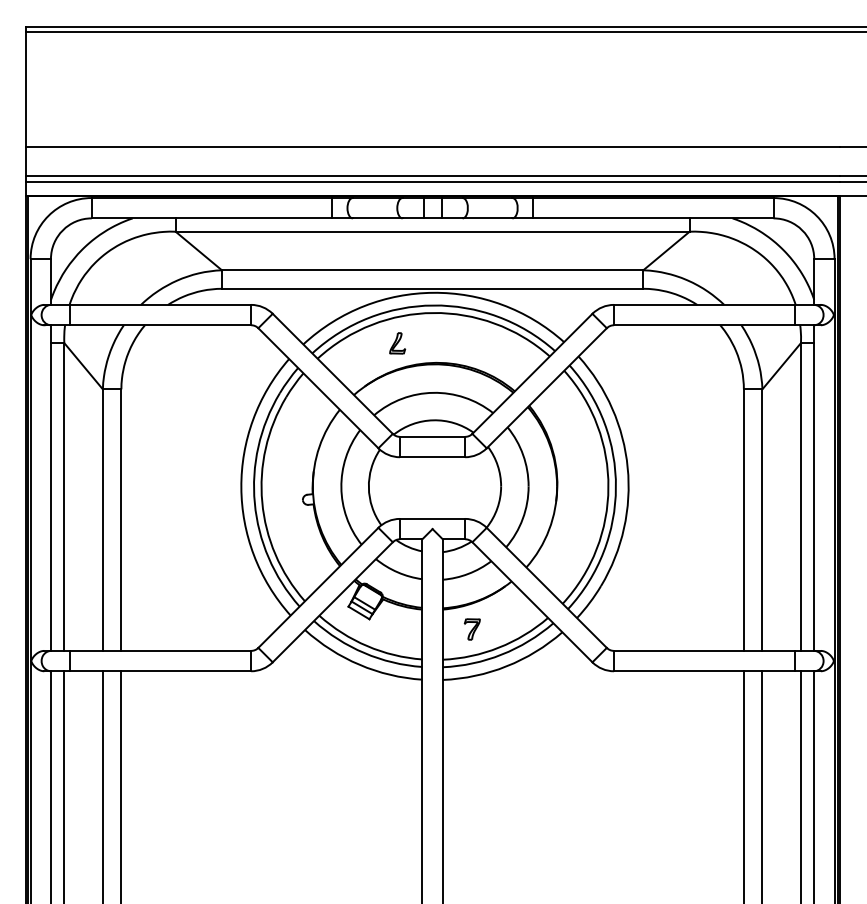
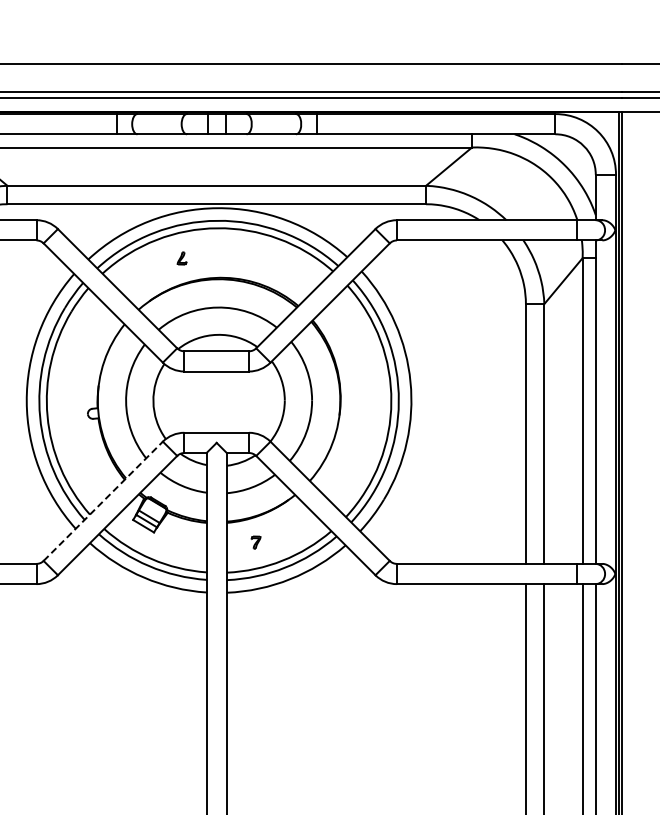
part: (397, 343) -> (181, 258), size x0.6
line: (318, 587) -> (103, 500), solid -> dashed
part: (471, 629) -> (255, 542), size x0.6

